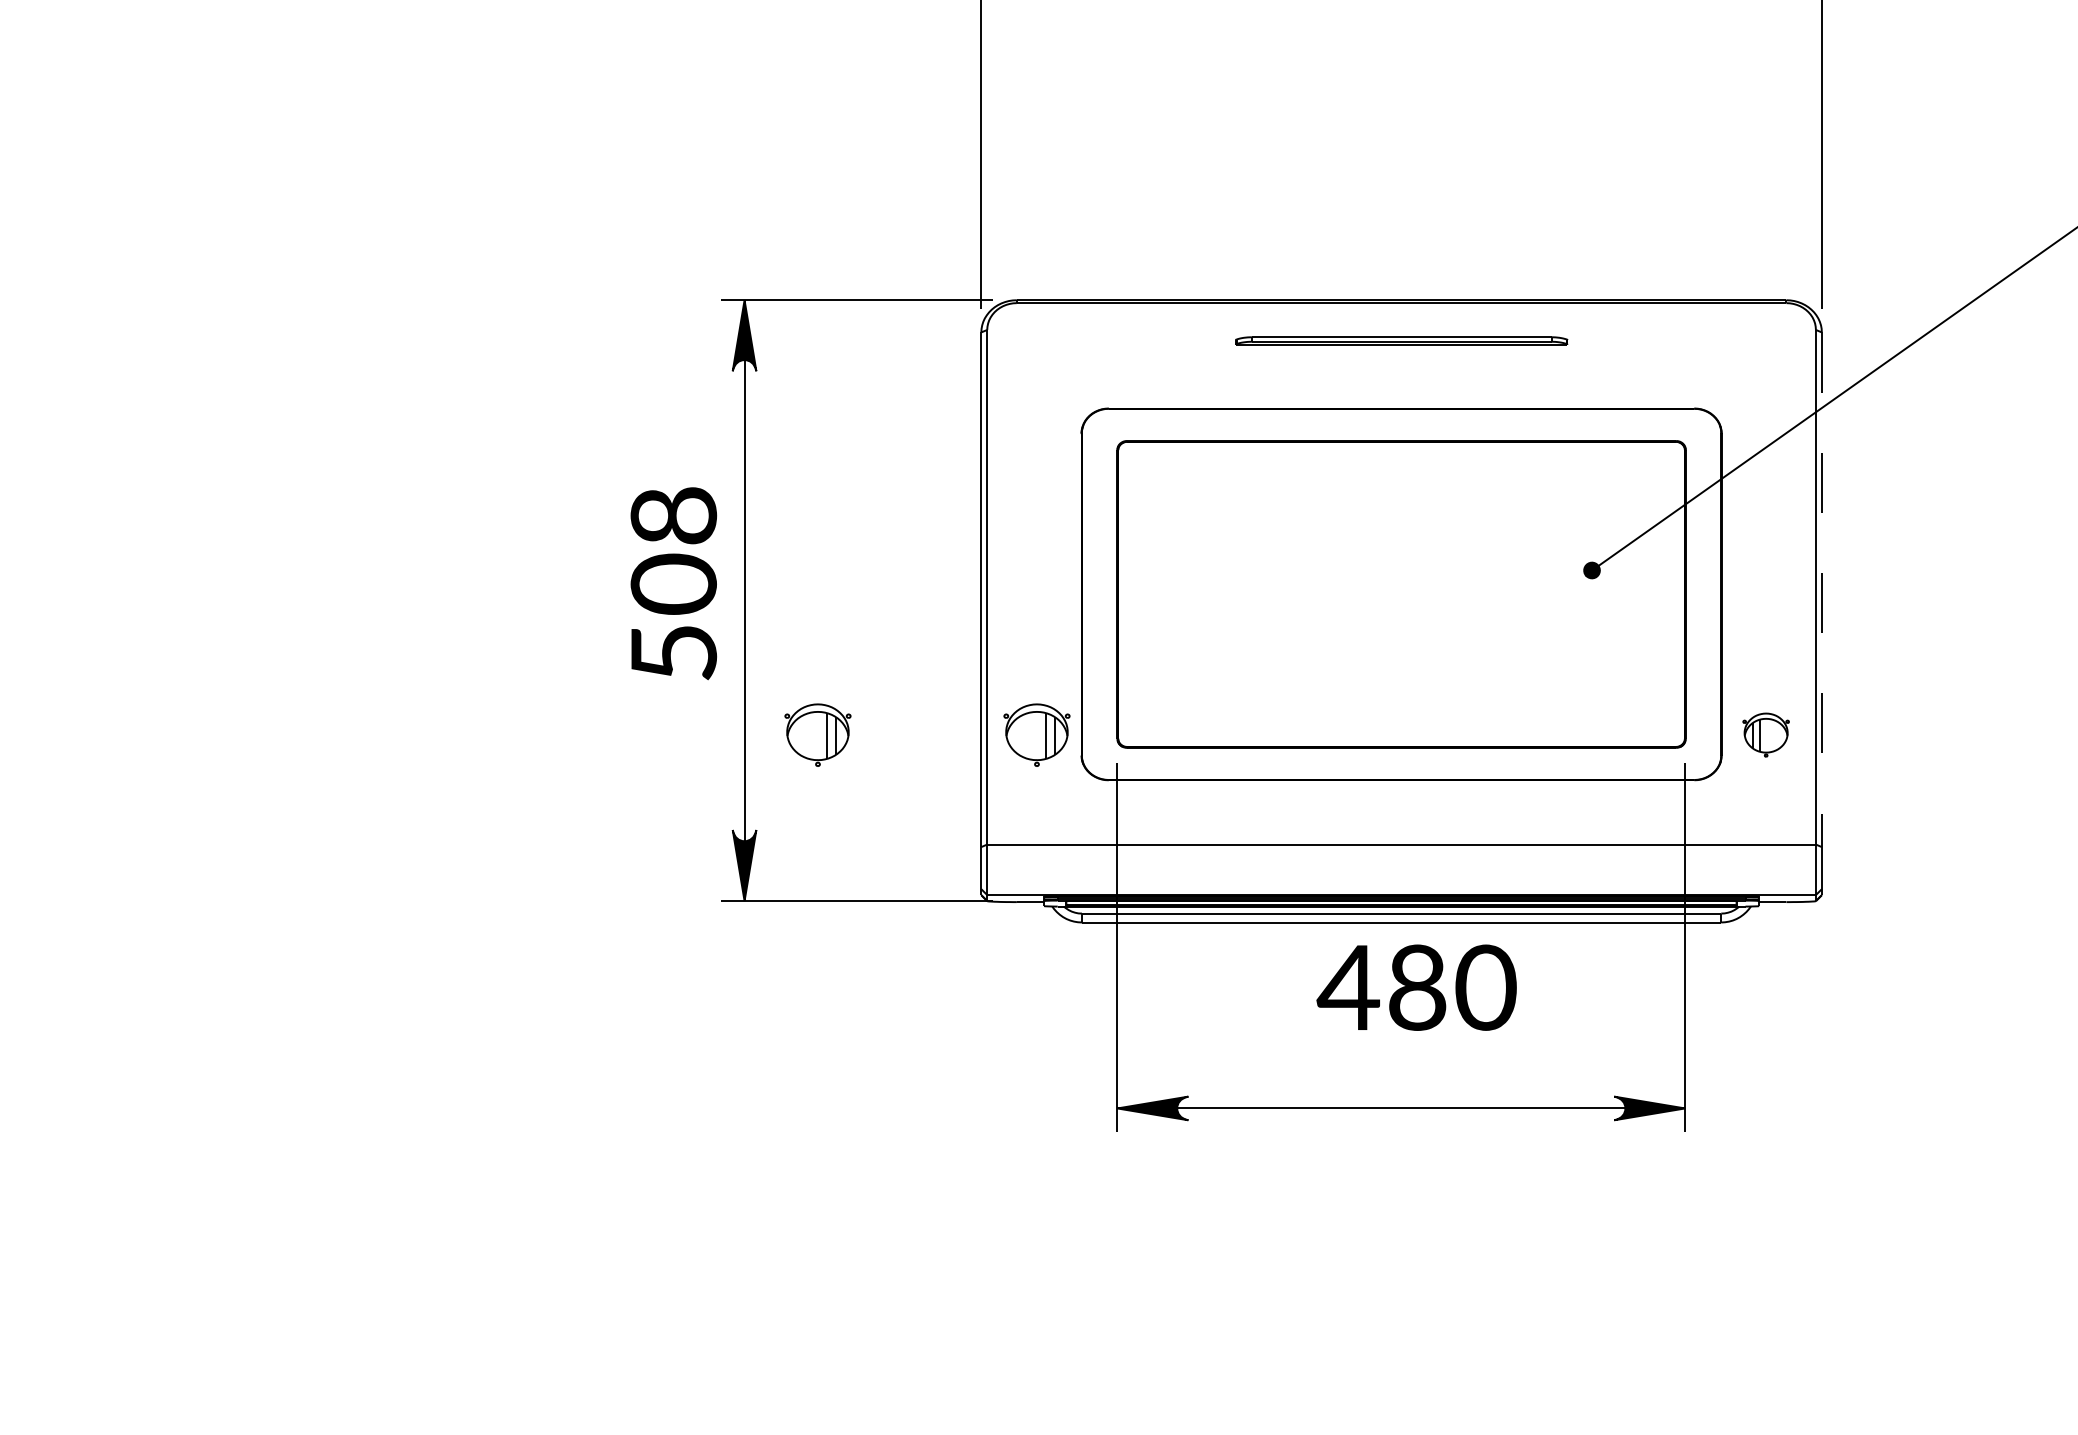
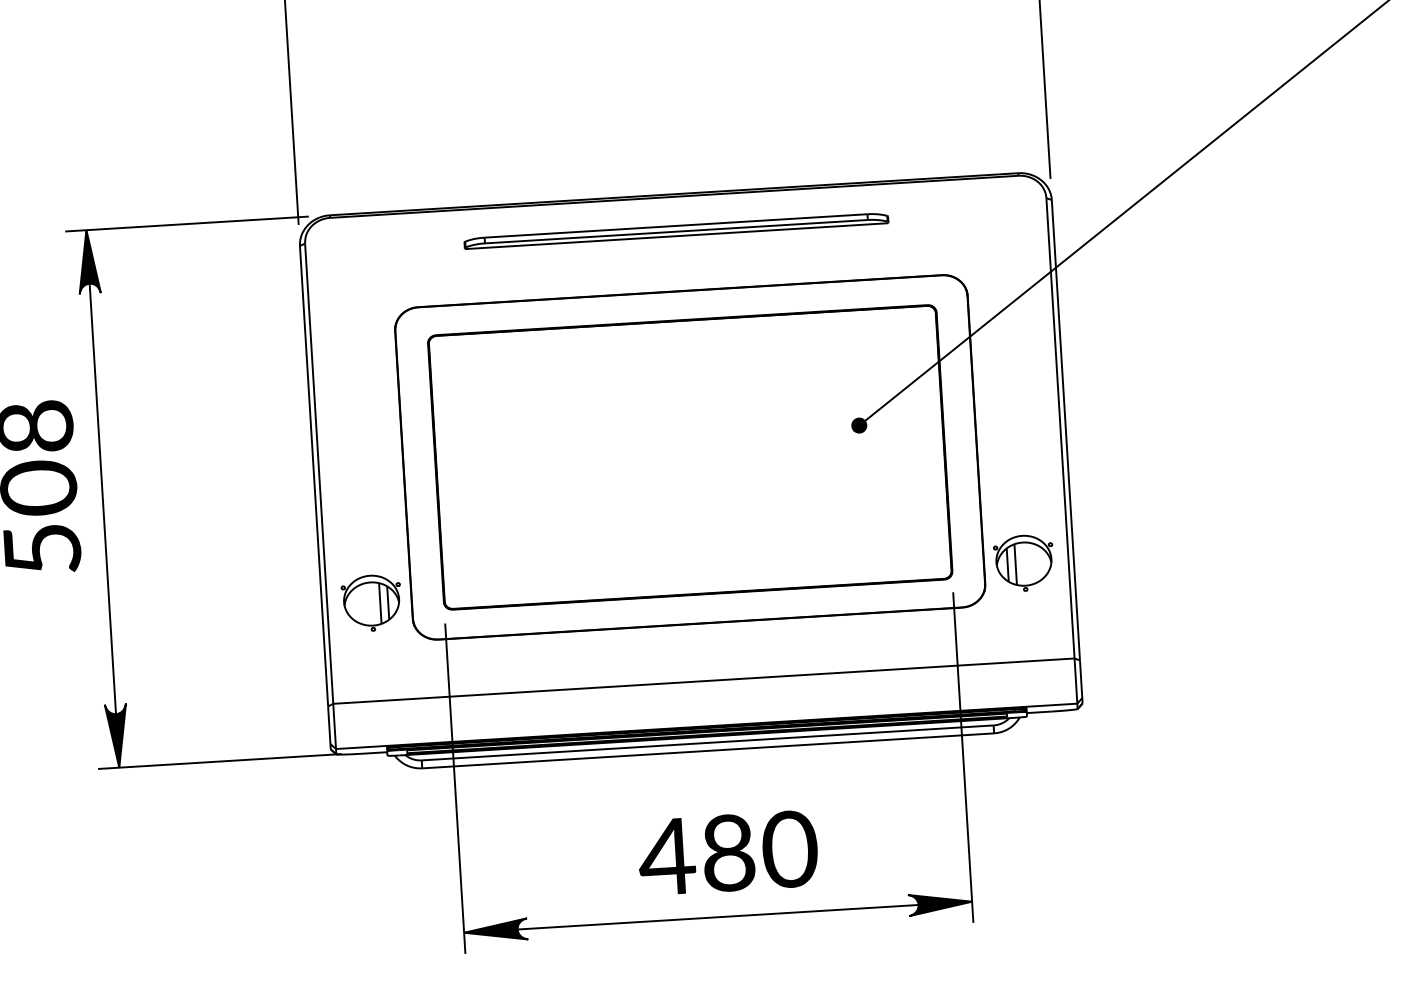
part: (1401, 340) -> (676, 230), size x1.43
line: (1821, 590) -> (1065, 430), dashed -> solid
part: (817, 734) -> (175, 614), removed
part: (1765, 734) -> (1023, 562), size x1.43
text: (1416, 987) -> (727, 852), moved

